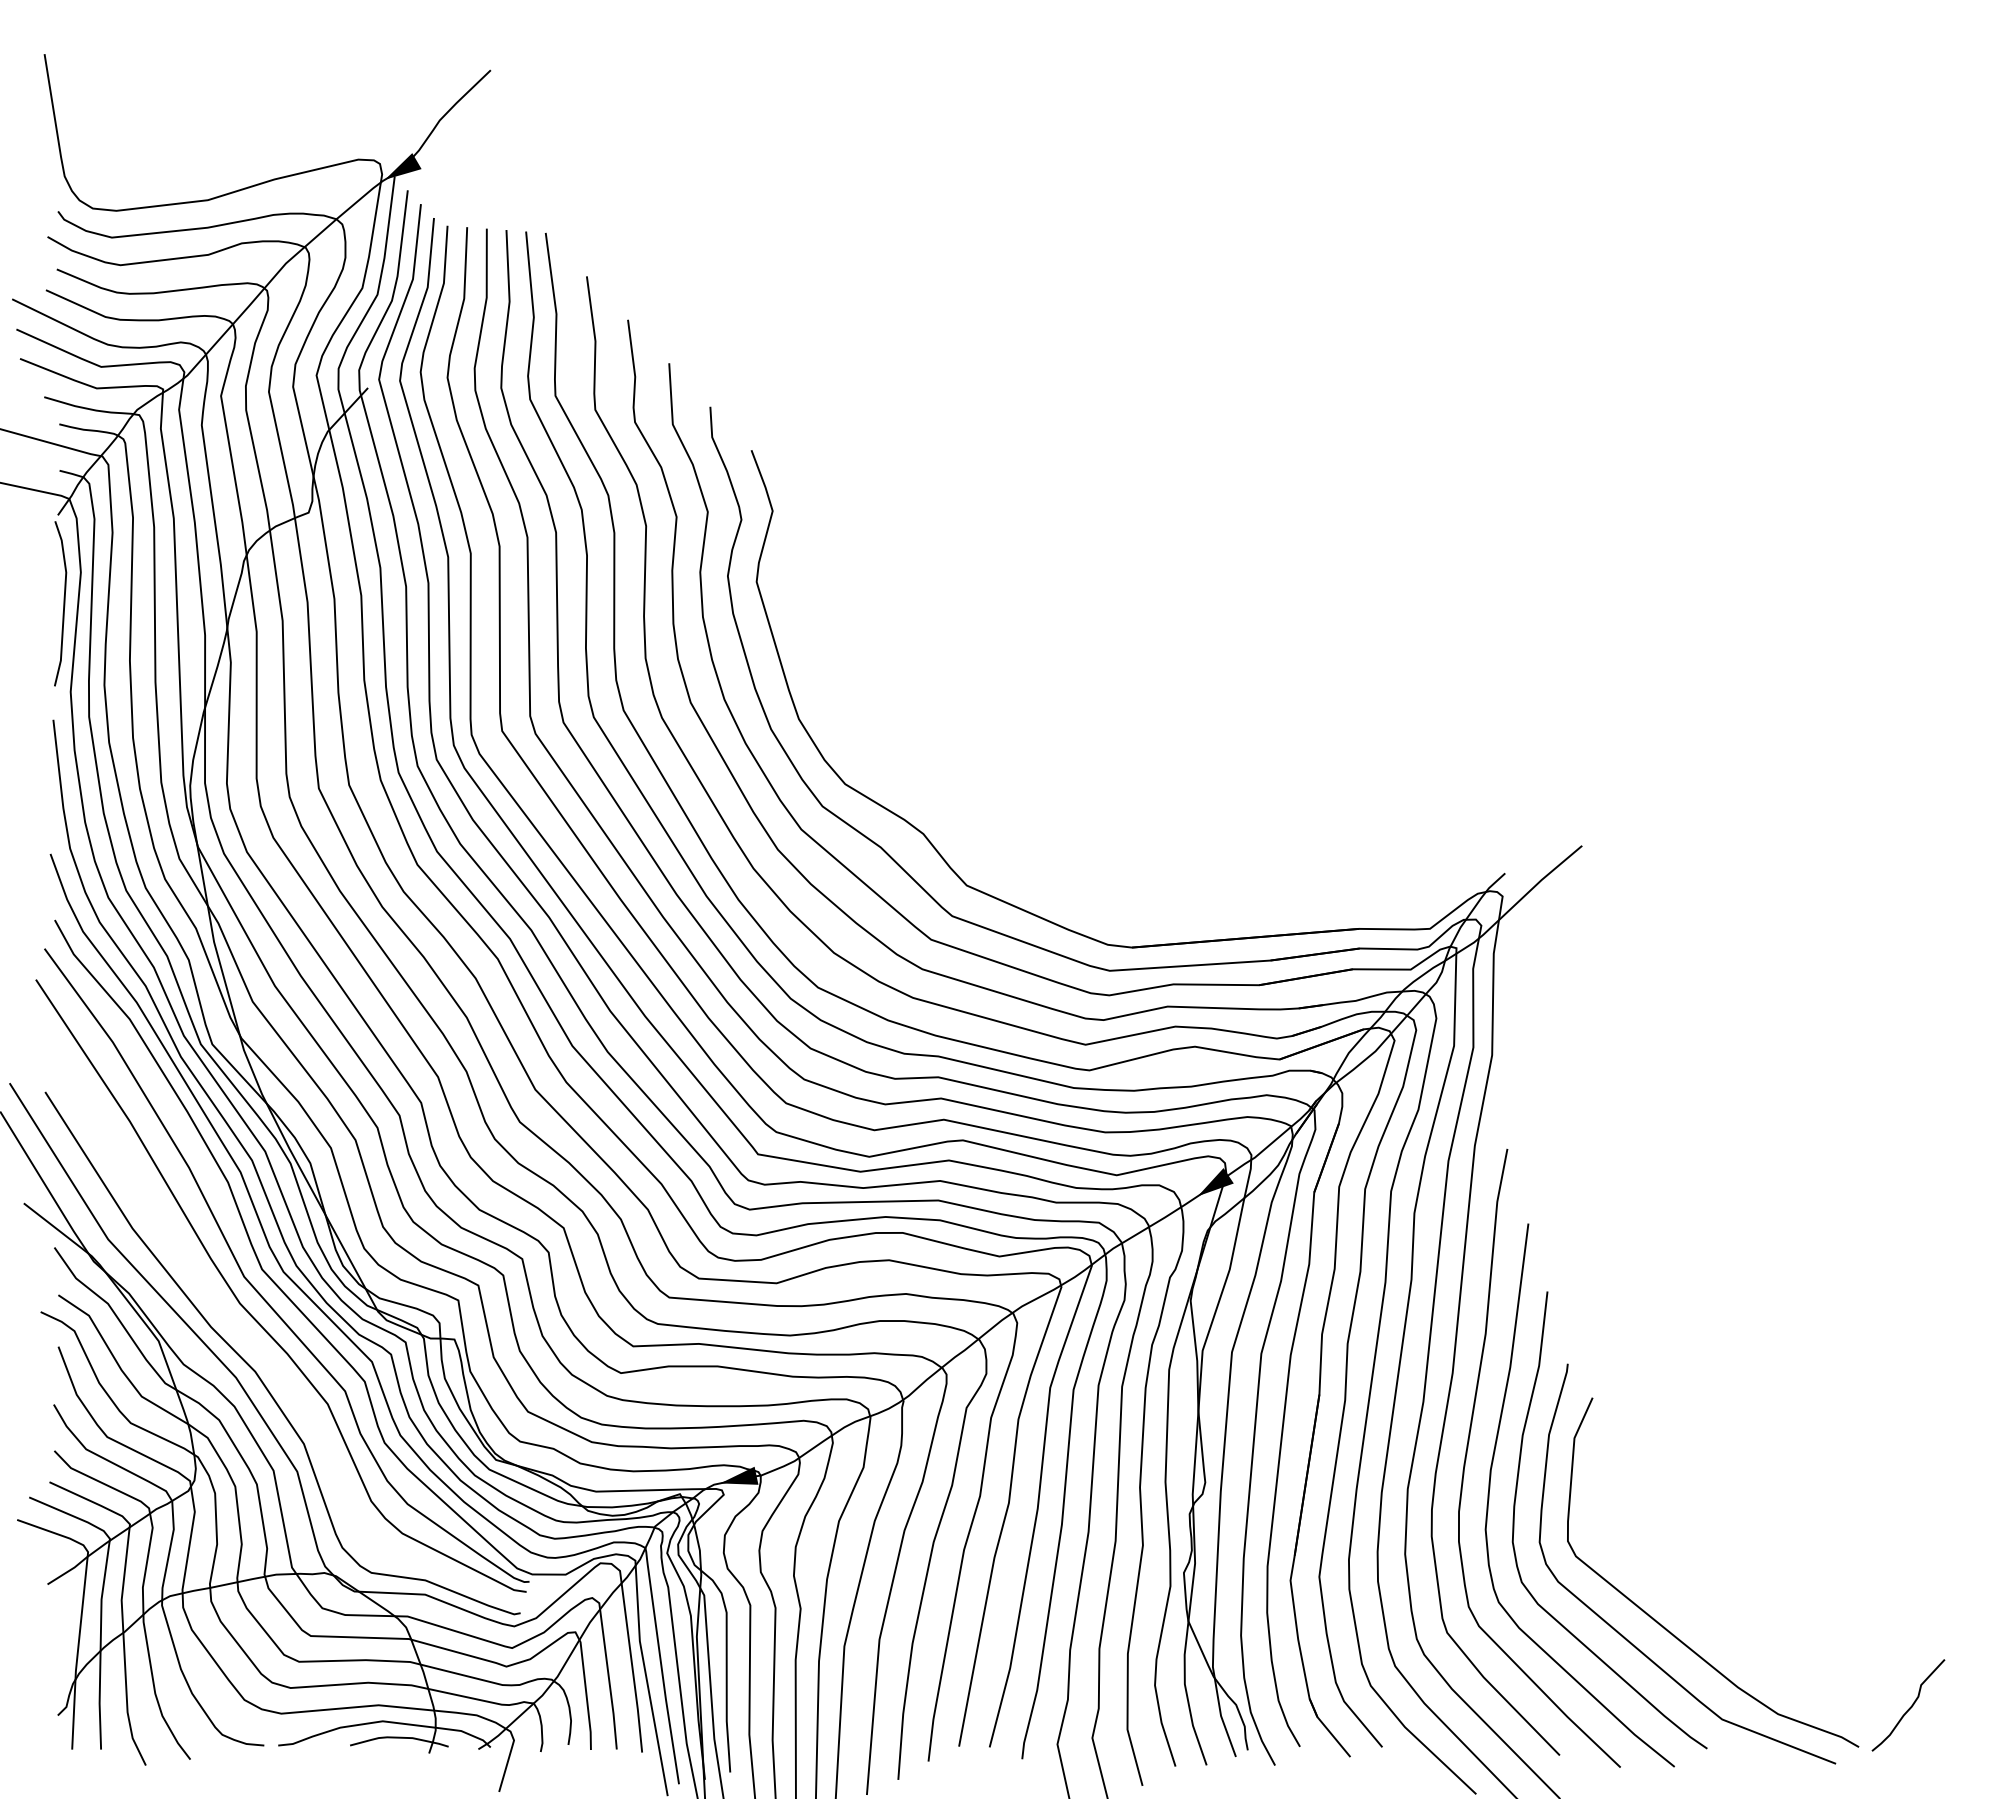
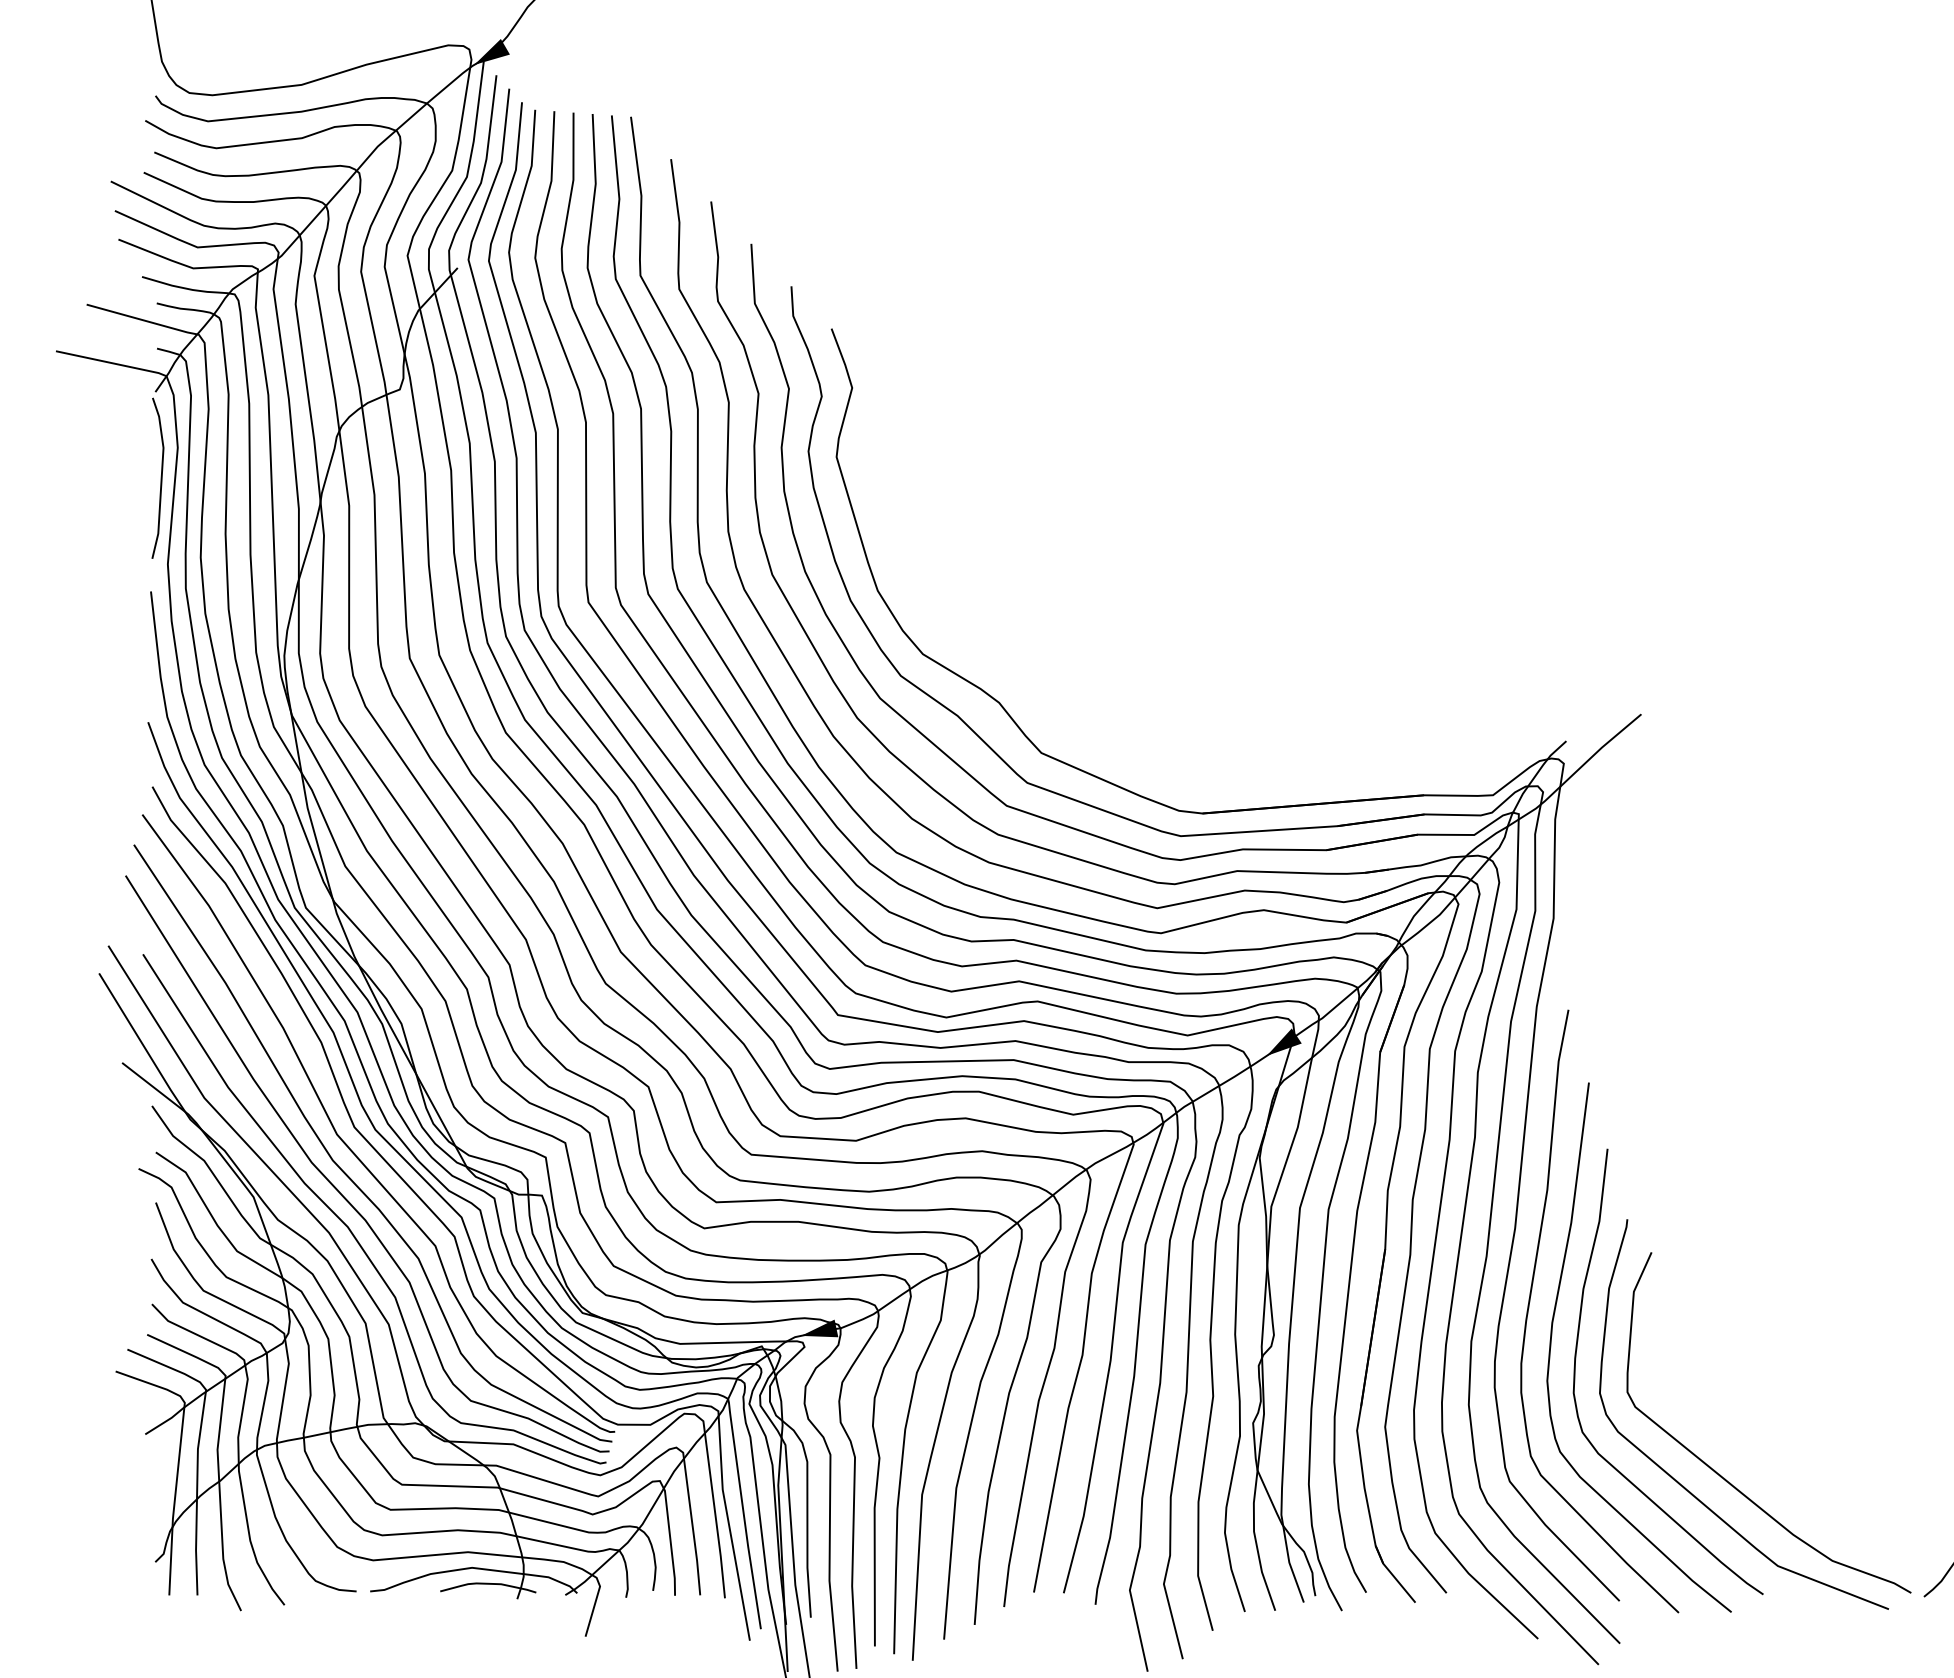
curve: (247, 1335) -> (340, 1191), added

